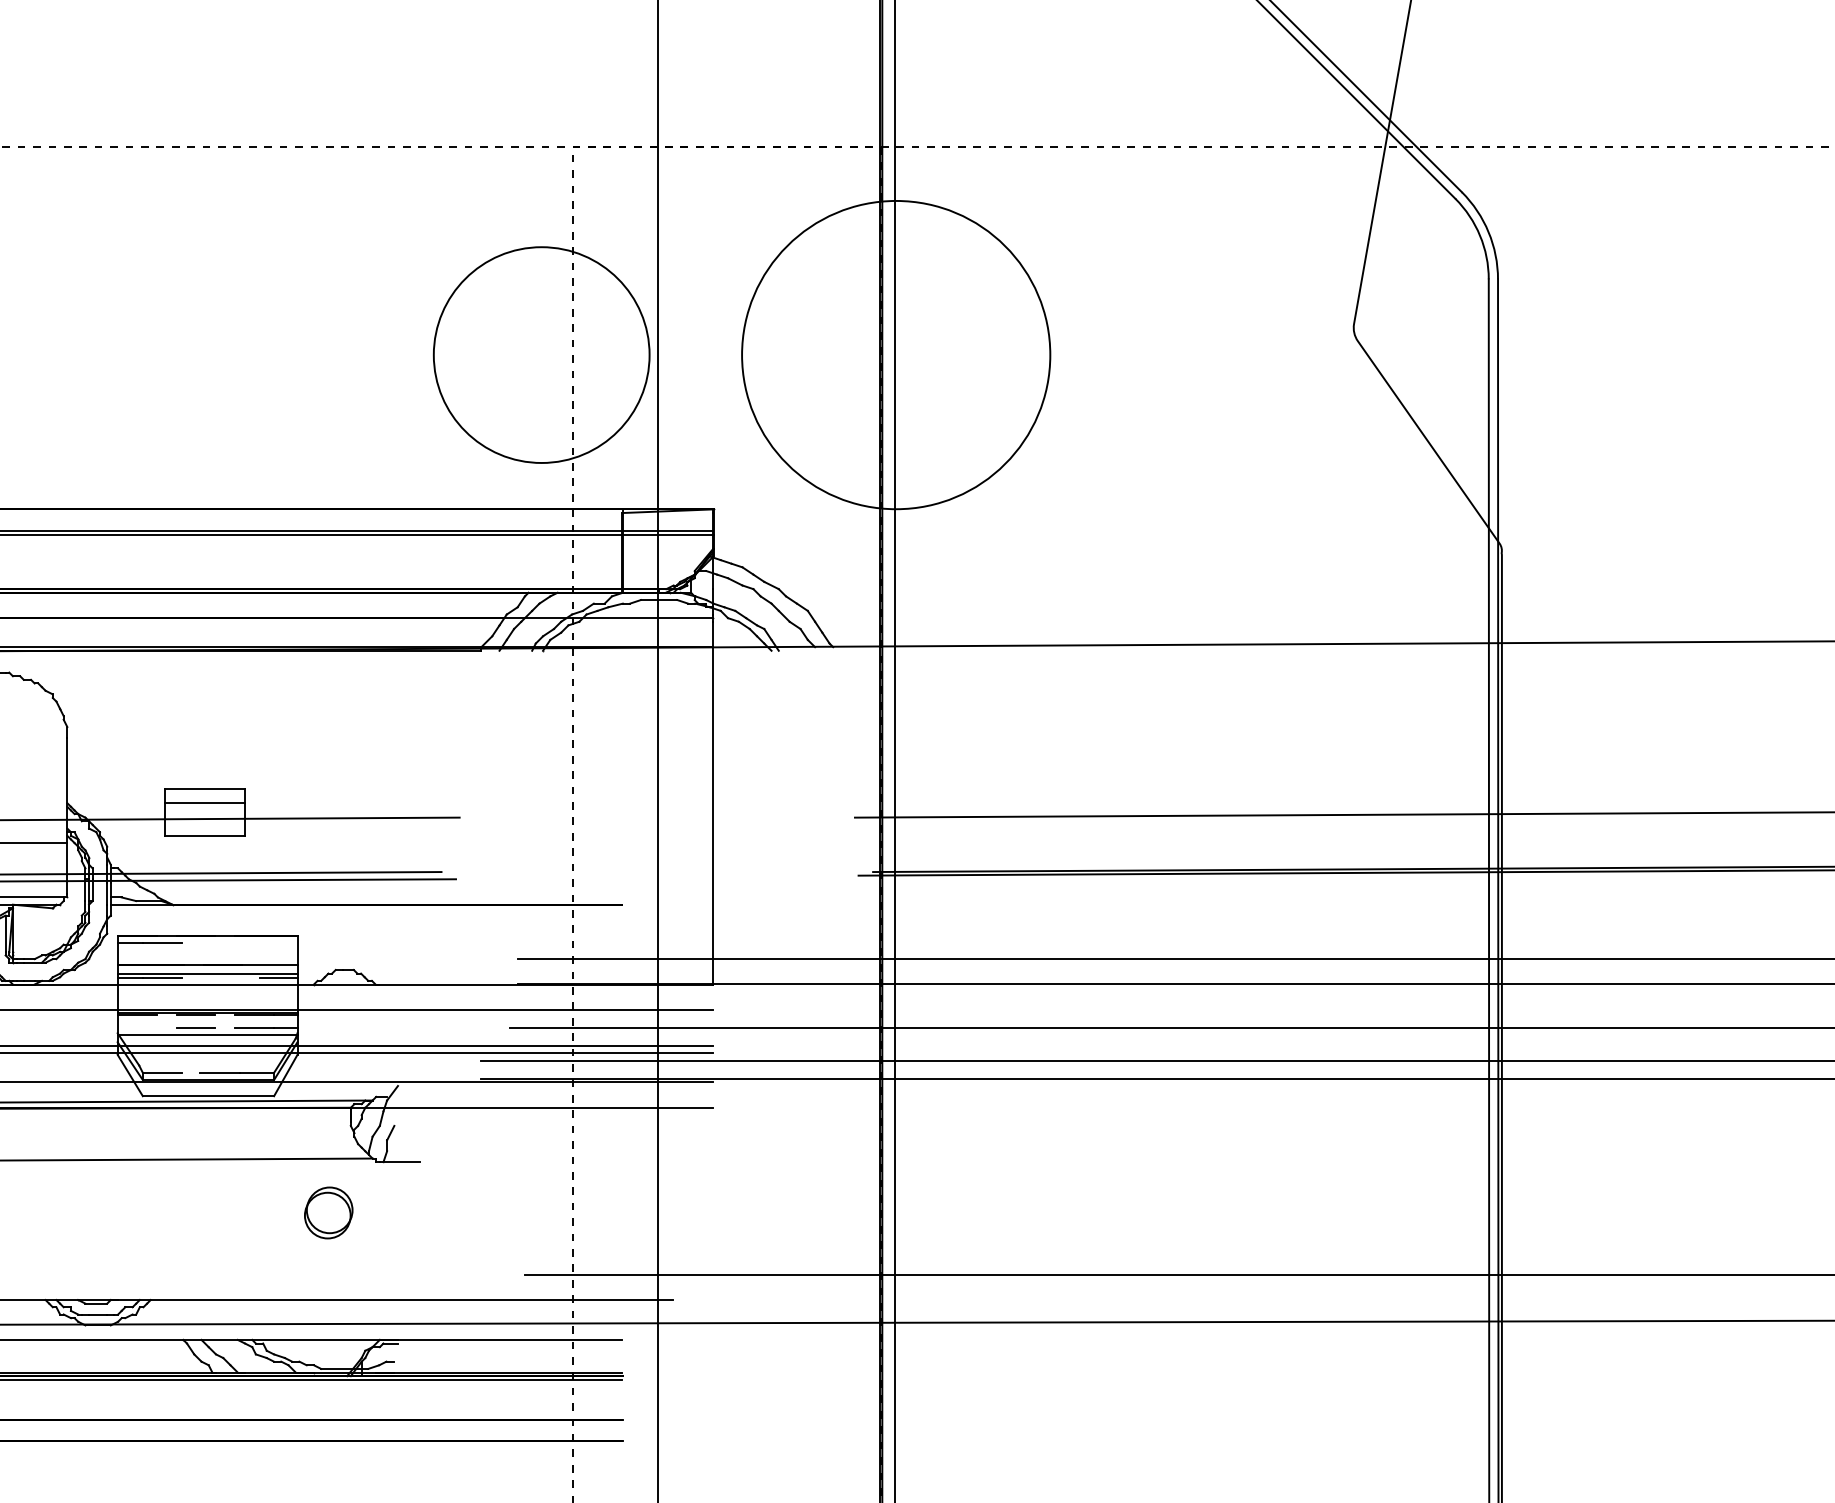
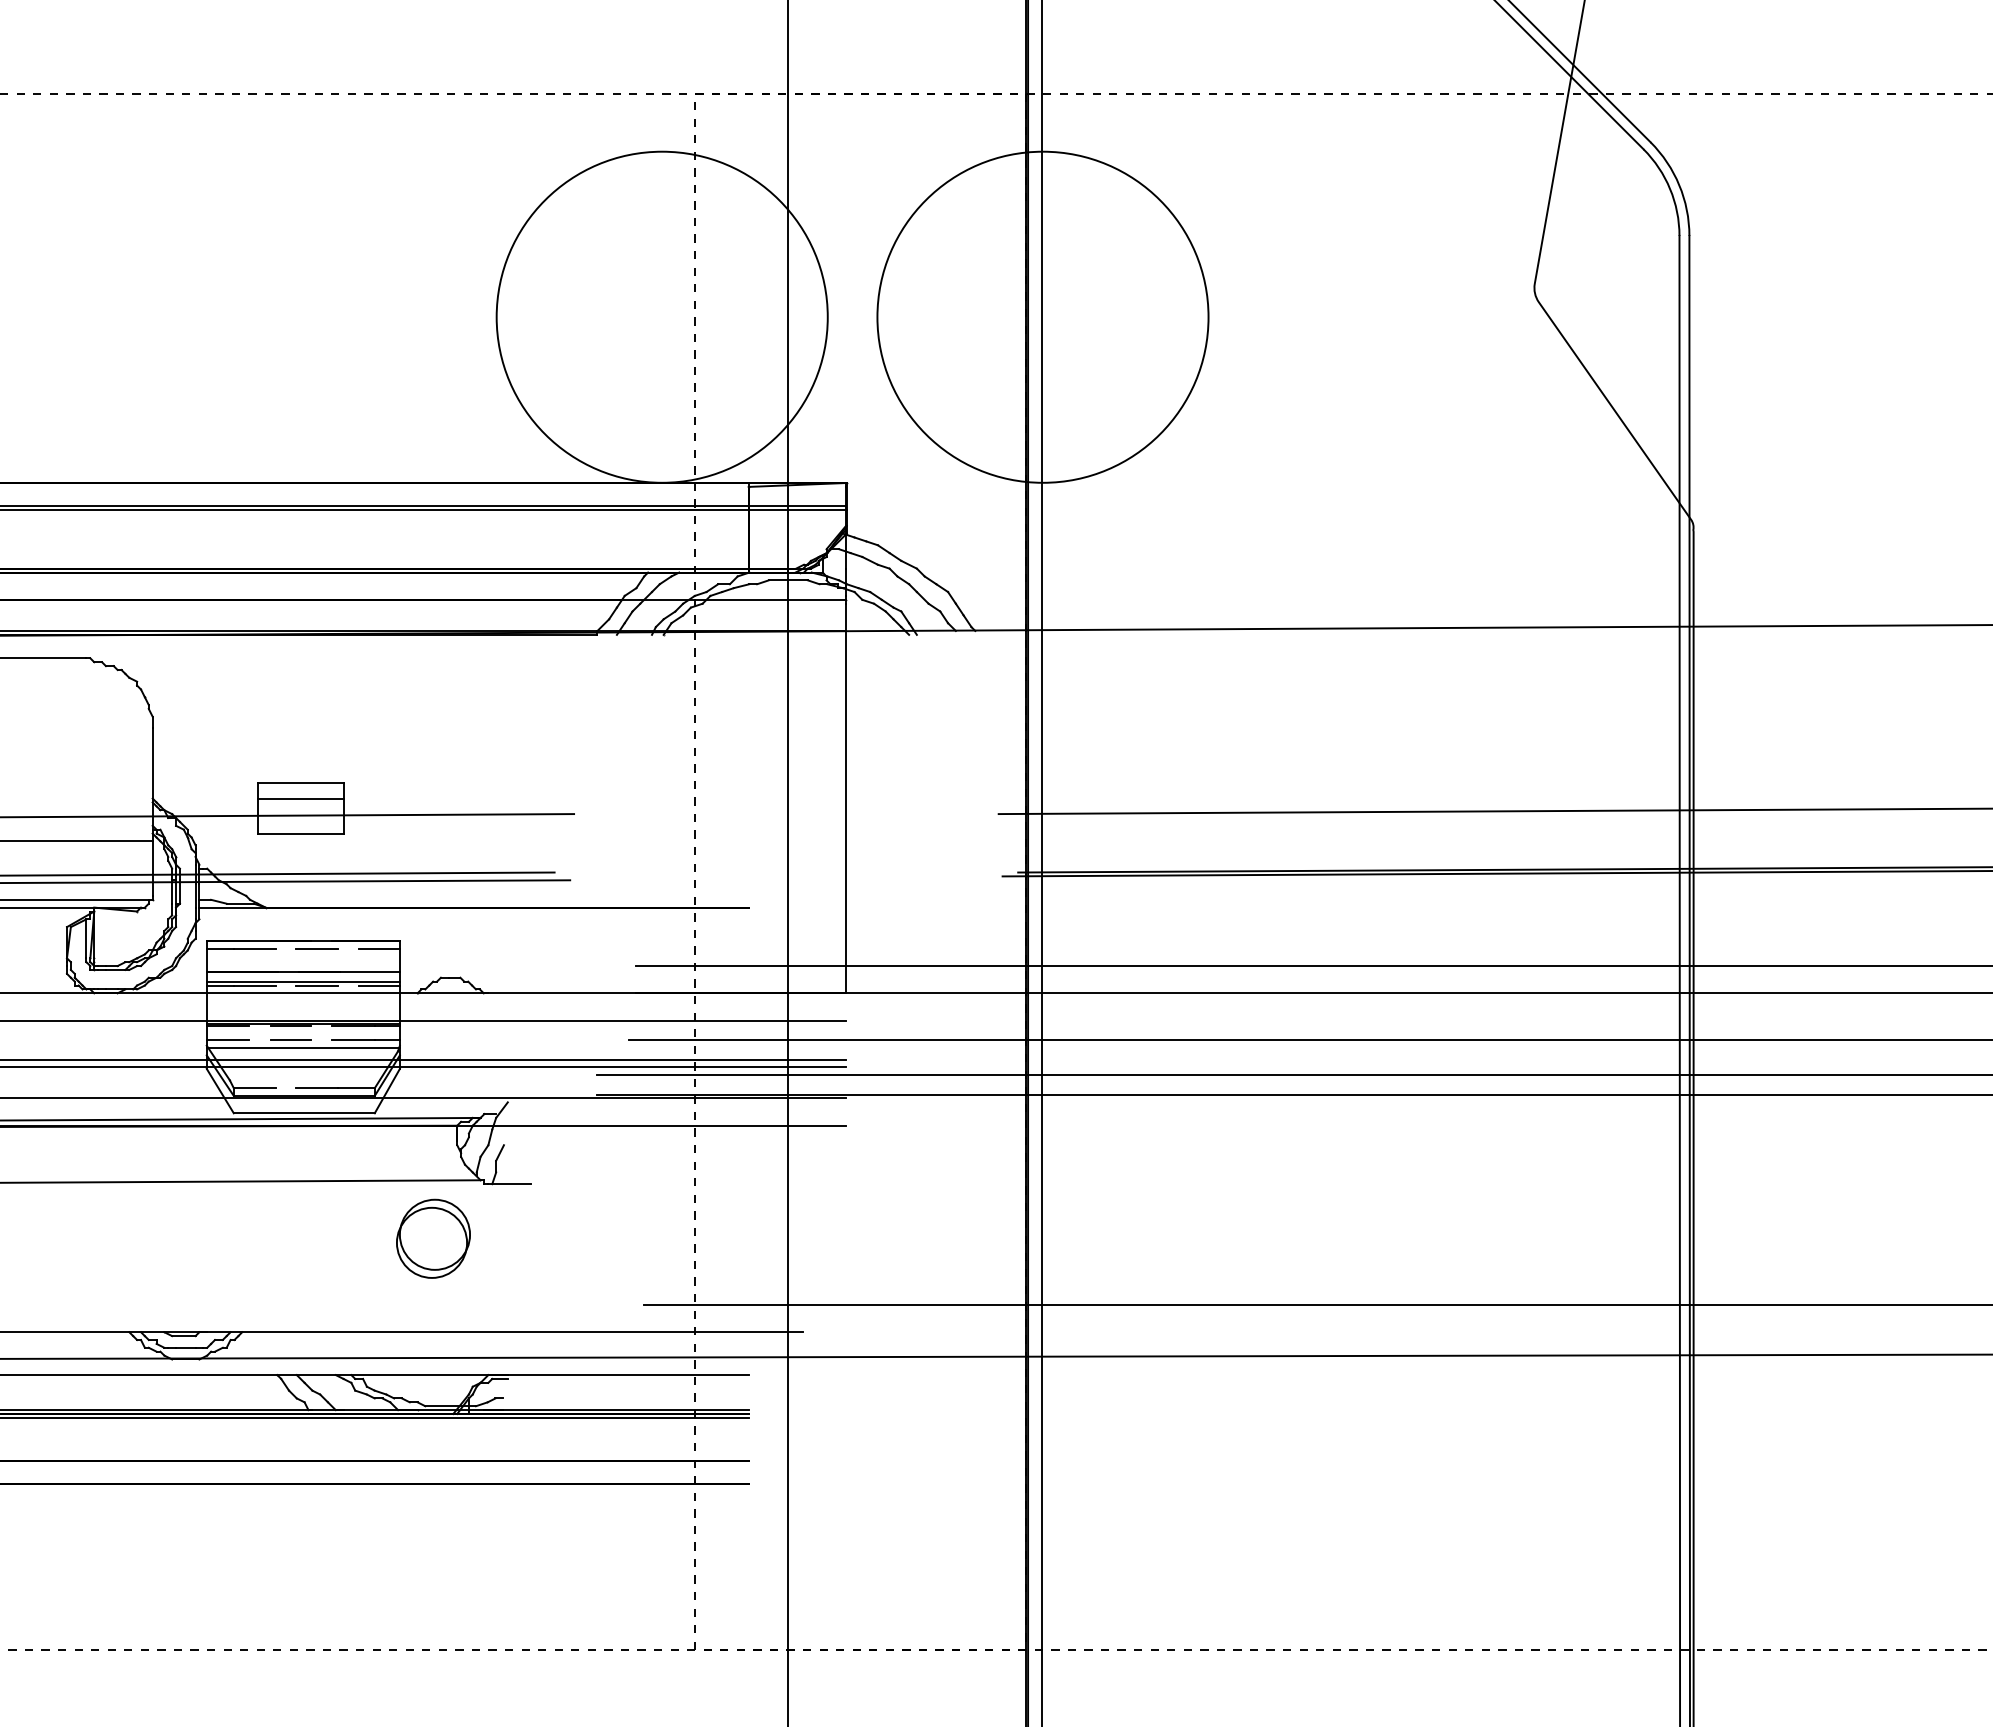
circle: (541, 354) -> (661, 316), size x1.43
line: (219, 943) -> (316, 949), added
line: (278, 943) -> (379, 949), added
line: (219, 977) -> (316, 985), added
line: (136, 1027) -> (227, 1039), added
part: (328, 1212) -> (433, 1238), size x1.43

